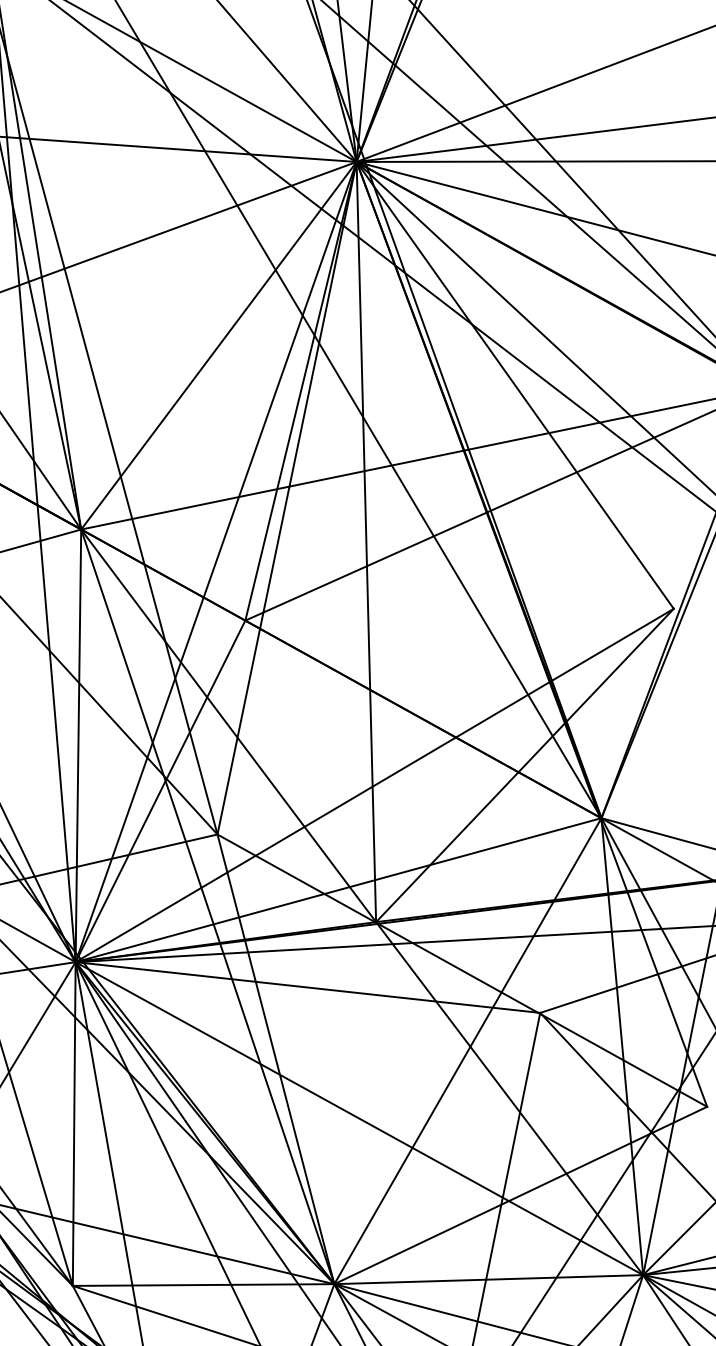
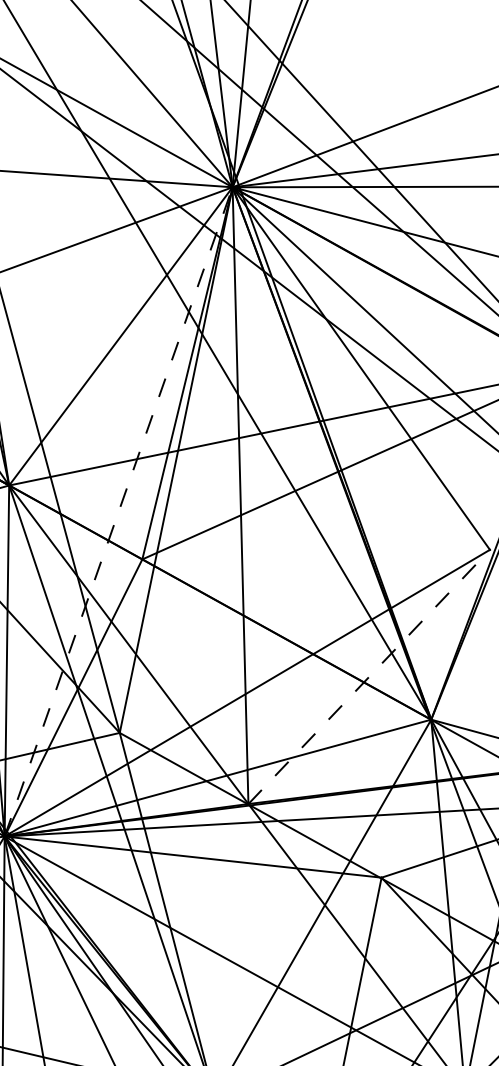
line: (216, 561) -> (118, 511), solid -> dashed
line: (525, 765) -> (369, 676), solid -> dashed

